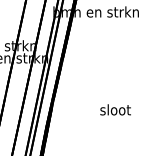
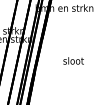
text: (115, 109) -> (73, 60), moved

